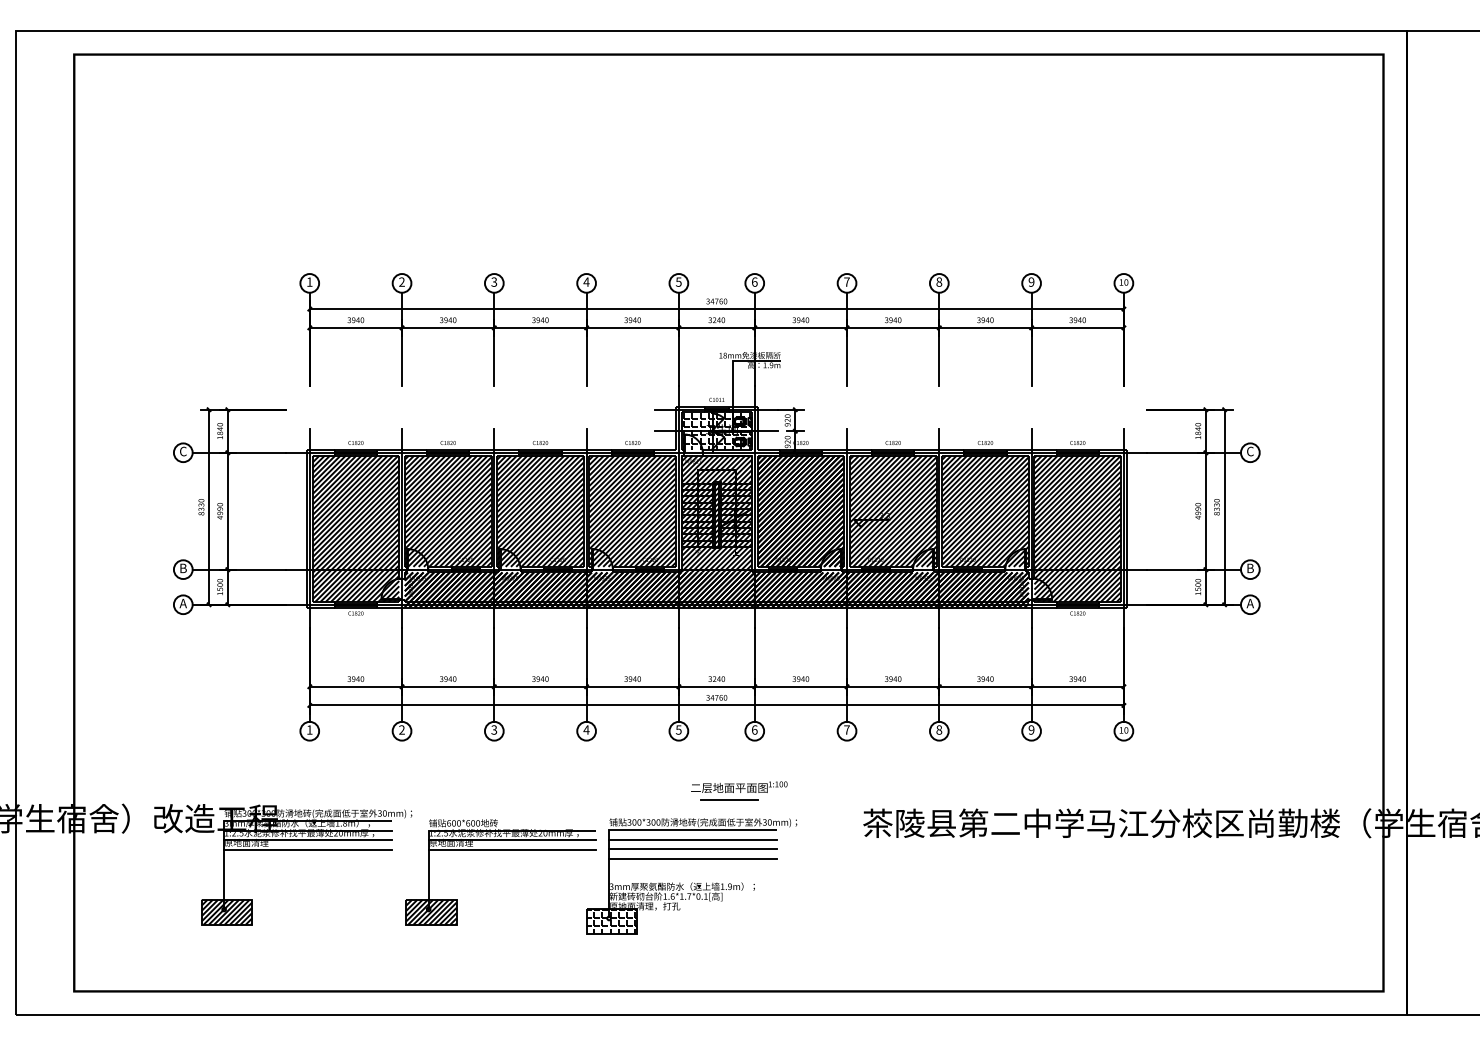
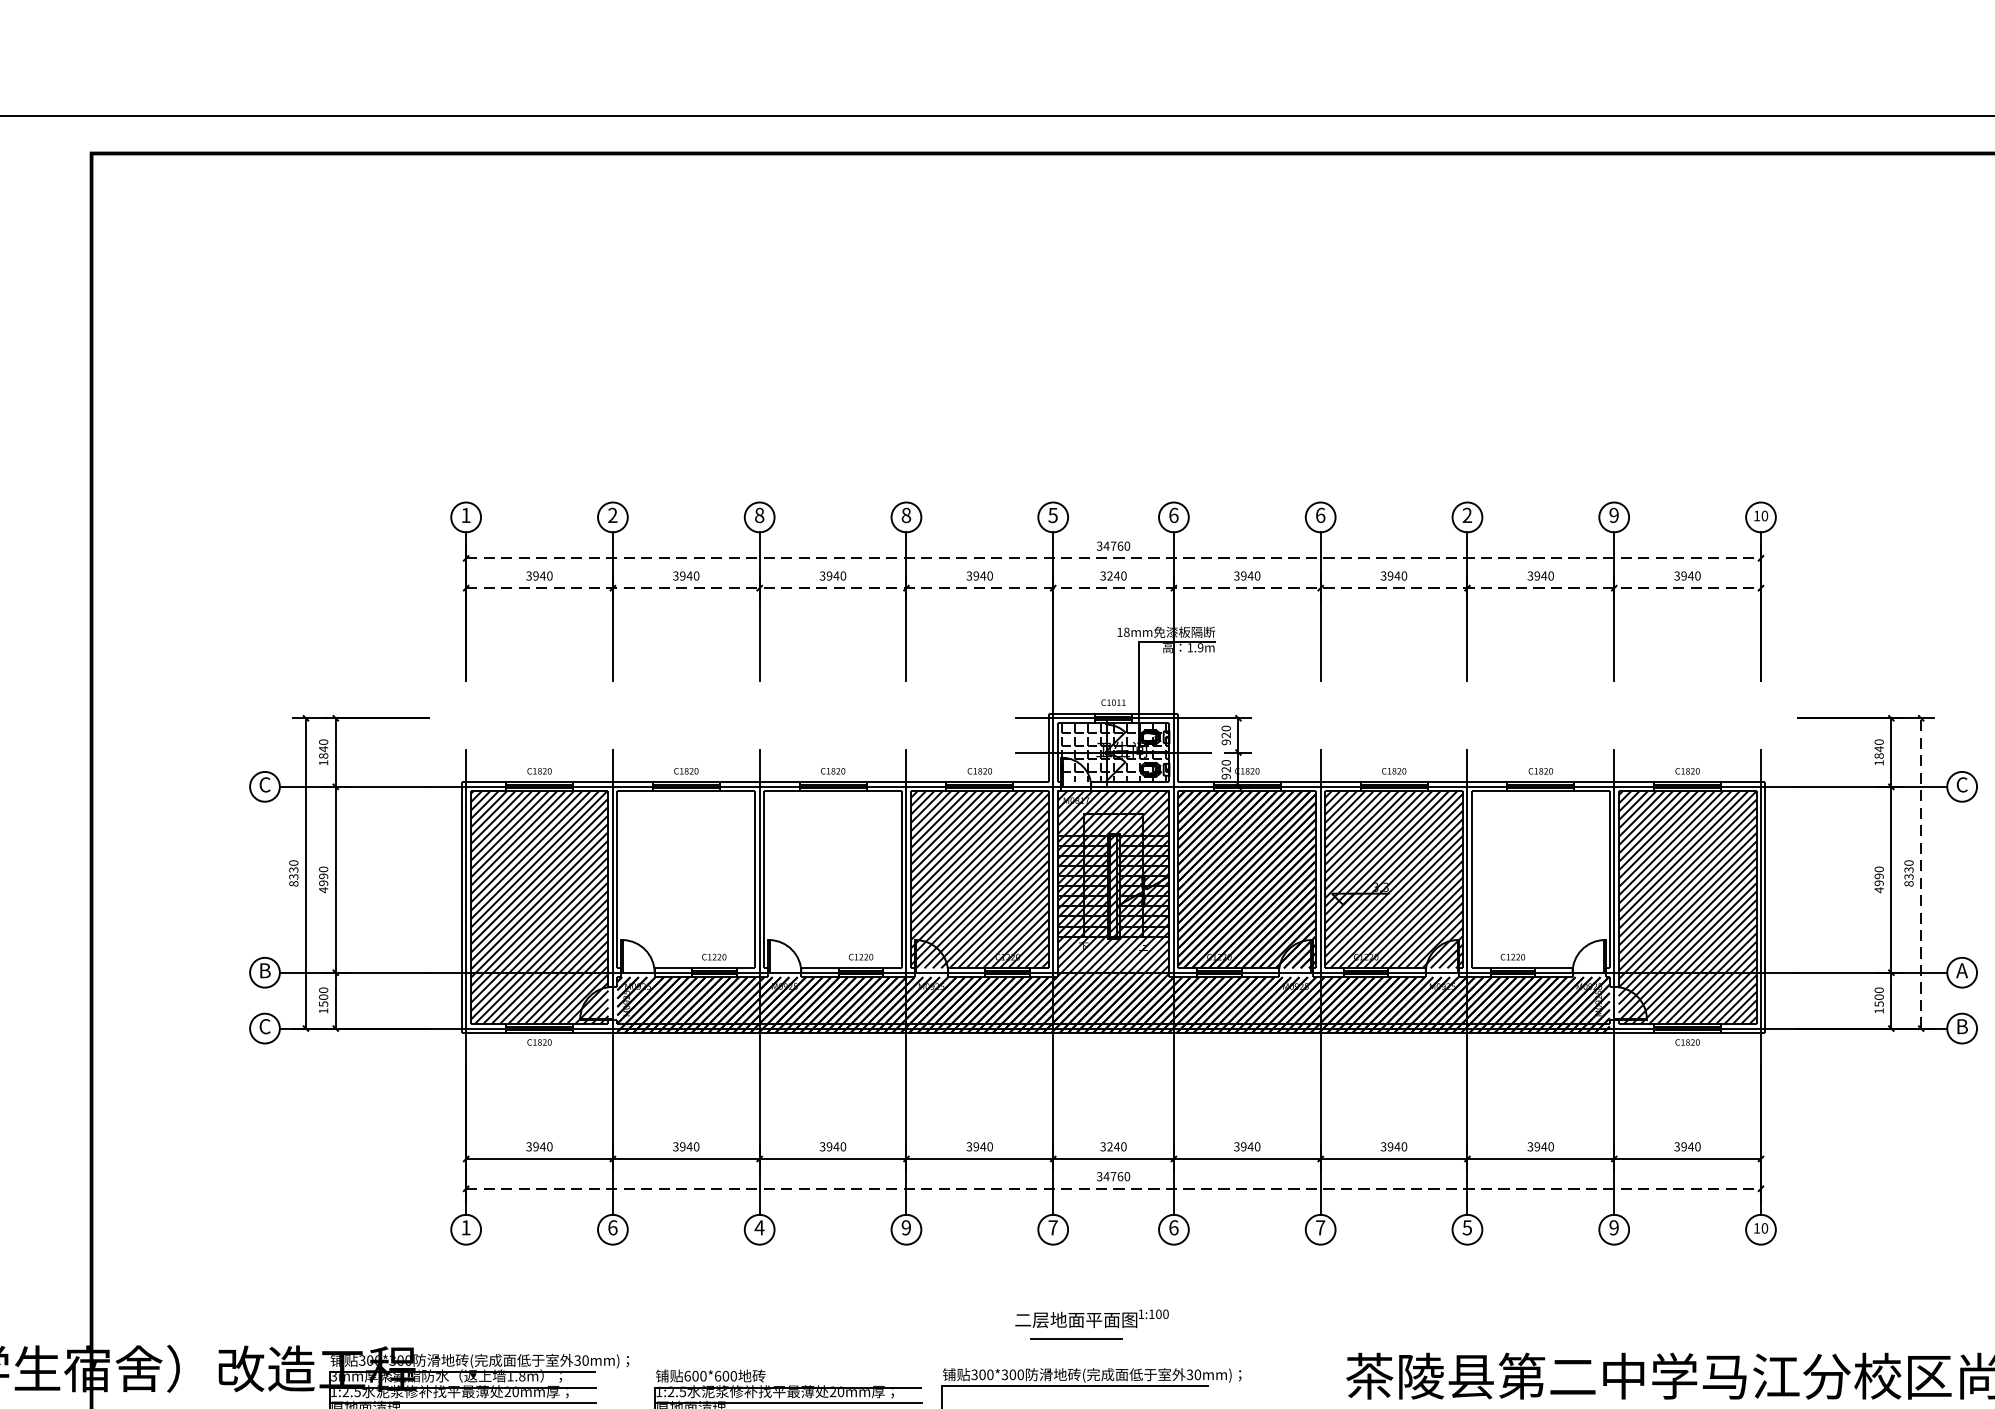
text: (494, 281) -> (759, 514), 3 -> 8
text: (586, 281) -> (906, 514), 4 -> 8
text: (846, 281) -> (1319, 514), 7 -> 6
text: (939, 281) -> (1467, 514), 8 -> 2
line: (717, 309) -> (1114, 558), solid -> dashed
line: (717, 327) -> (1114, 587), solid -> dashed
line: (1224, 507) -> (1921, 873), solid -> dashed
hatch: (447, 510) -> (685, 878), removed
hatch: (540, 510) -> (833, 878), removed
hatch: (985, 510) -> (1540, 878), removed
text: (1249, 568) -> (1960, 970), B -> A
text: (182, 603) -> (263, 1026), A -> C
text: (1249, 603) -> (1960, 1026), A -> B
line: (717, 705) -> (1114, 1188), solid -> dashed
text: (401, 729) -> (612, 1226), 2 -> 6
text: (494, 729) -> (759, 1226), 3 -> 4
text: (586, 729) -> (906, 1226), 4 -> 9
text: (678, 729) -> (1052, 1226), 5 -> 7
text: (939, 729) -> (1467, 1226), 8 -> 5
part: (739, 790) -> (1092, 1323), moved
line: (692, 839) -> (1074, 1401), removed

